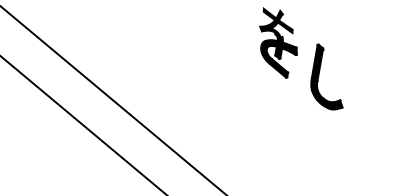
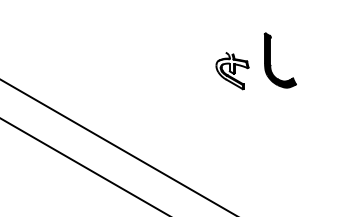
fill: (277, 41) -> (229, 59), removed
part: (318, 75) -> (270, 60), moved

